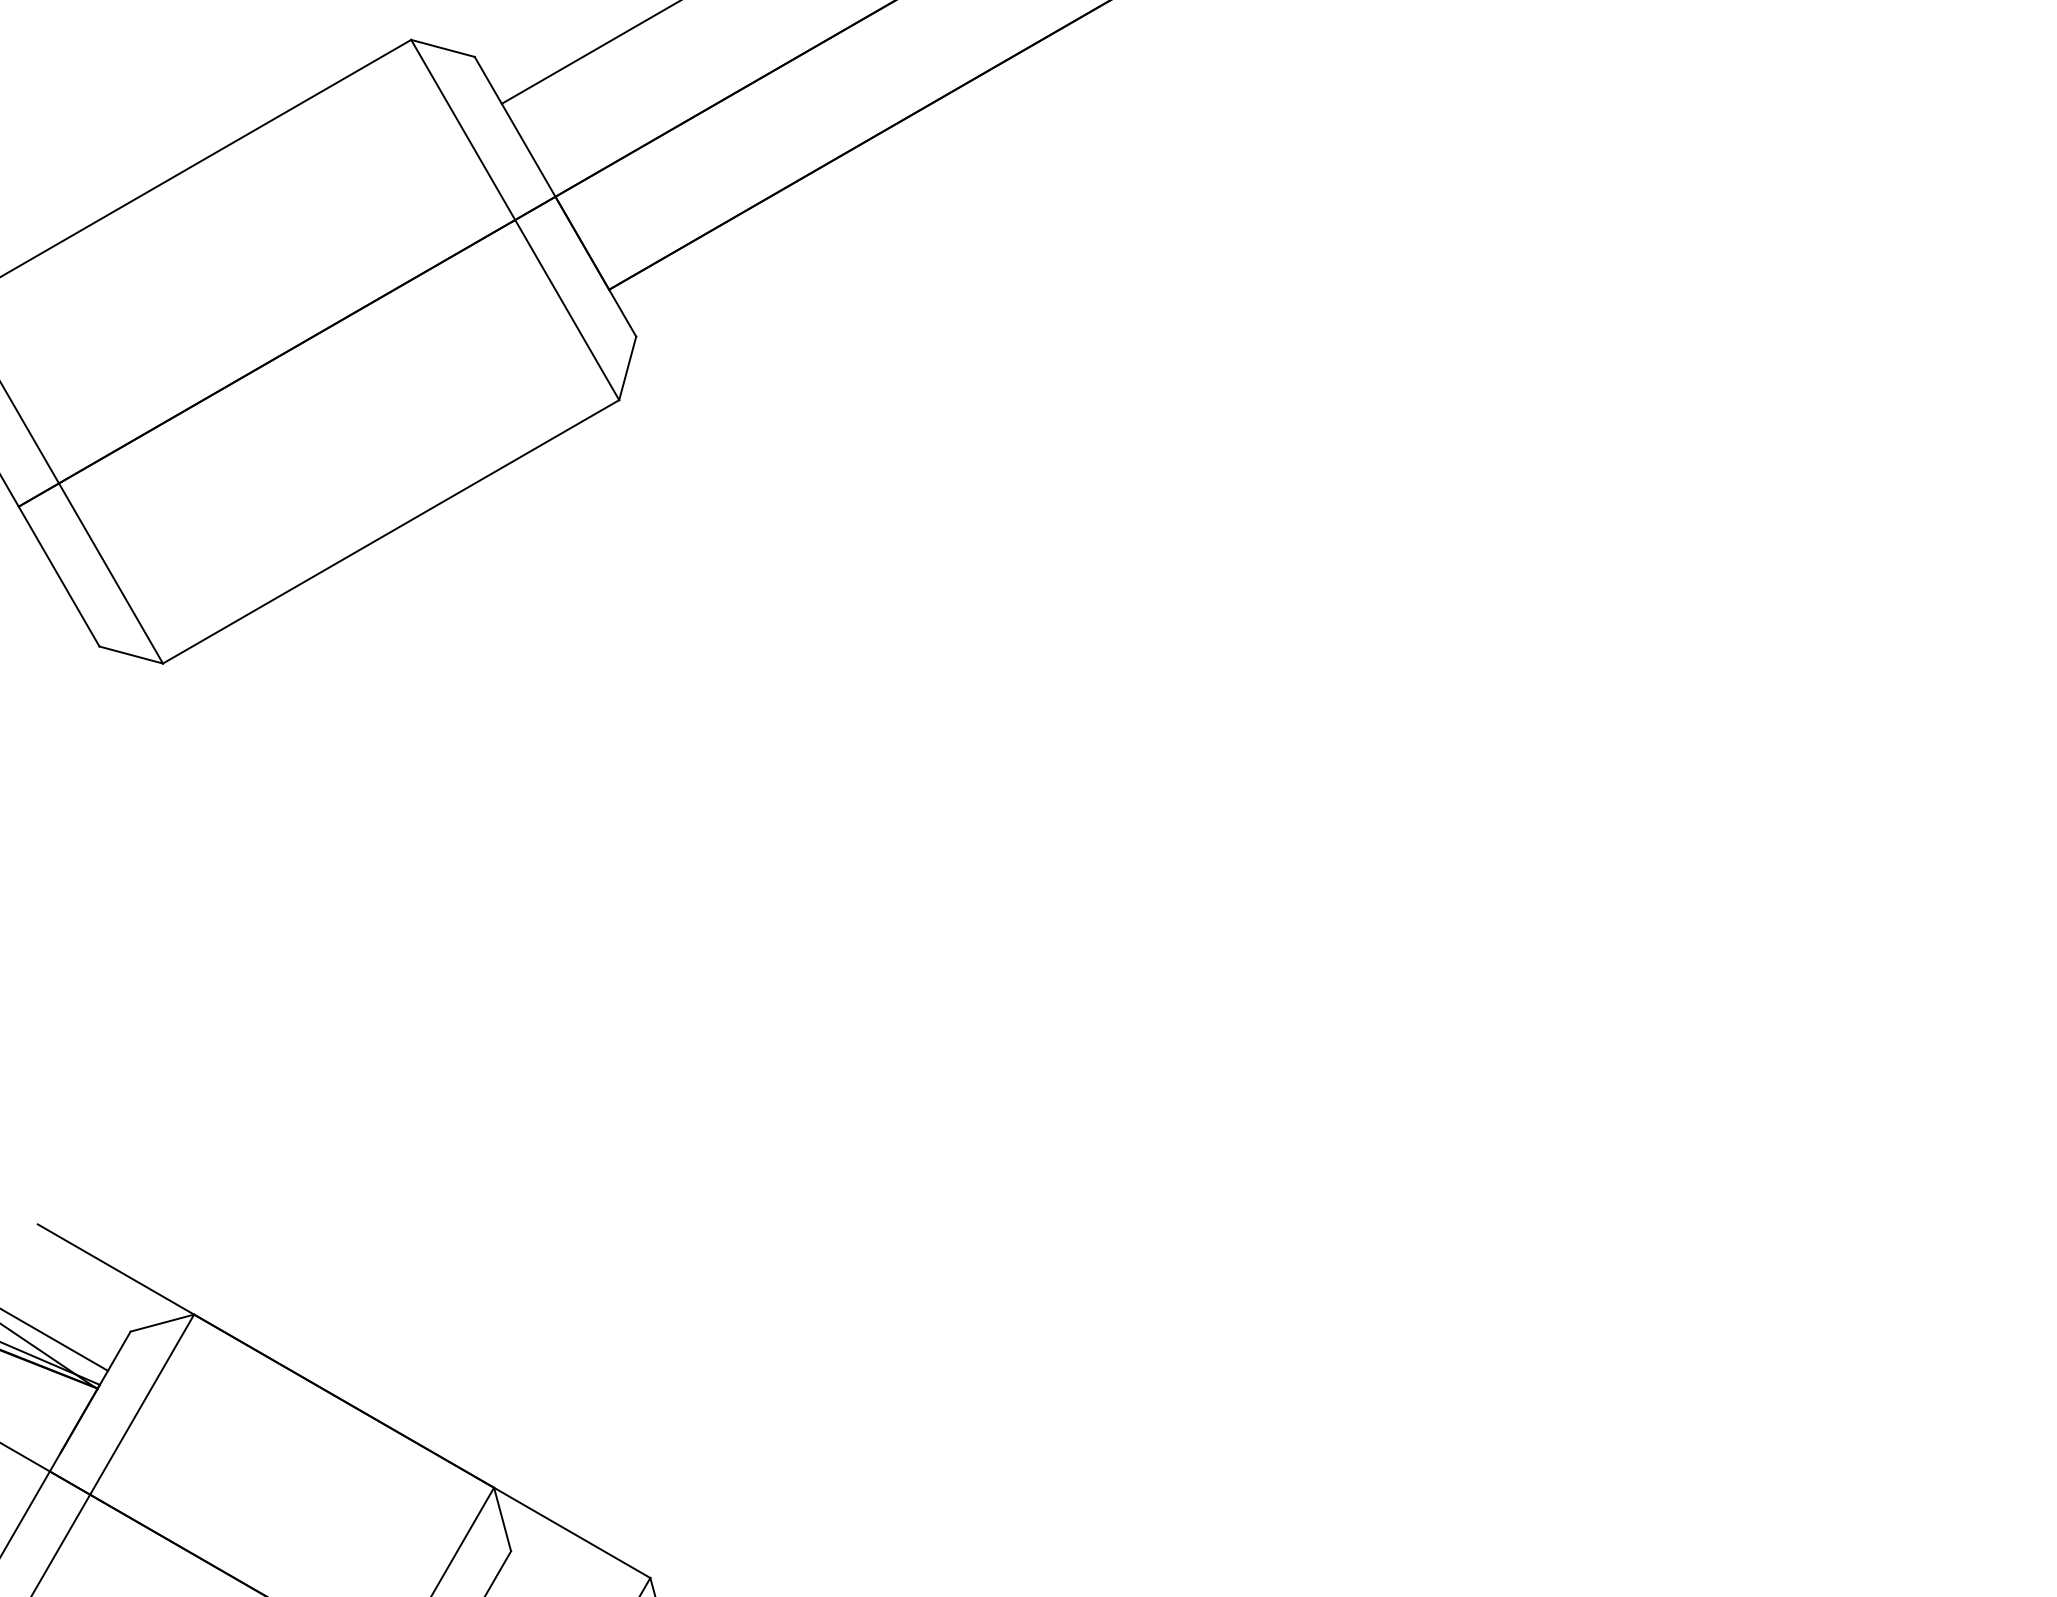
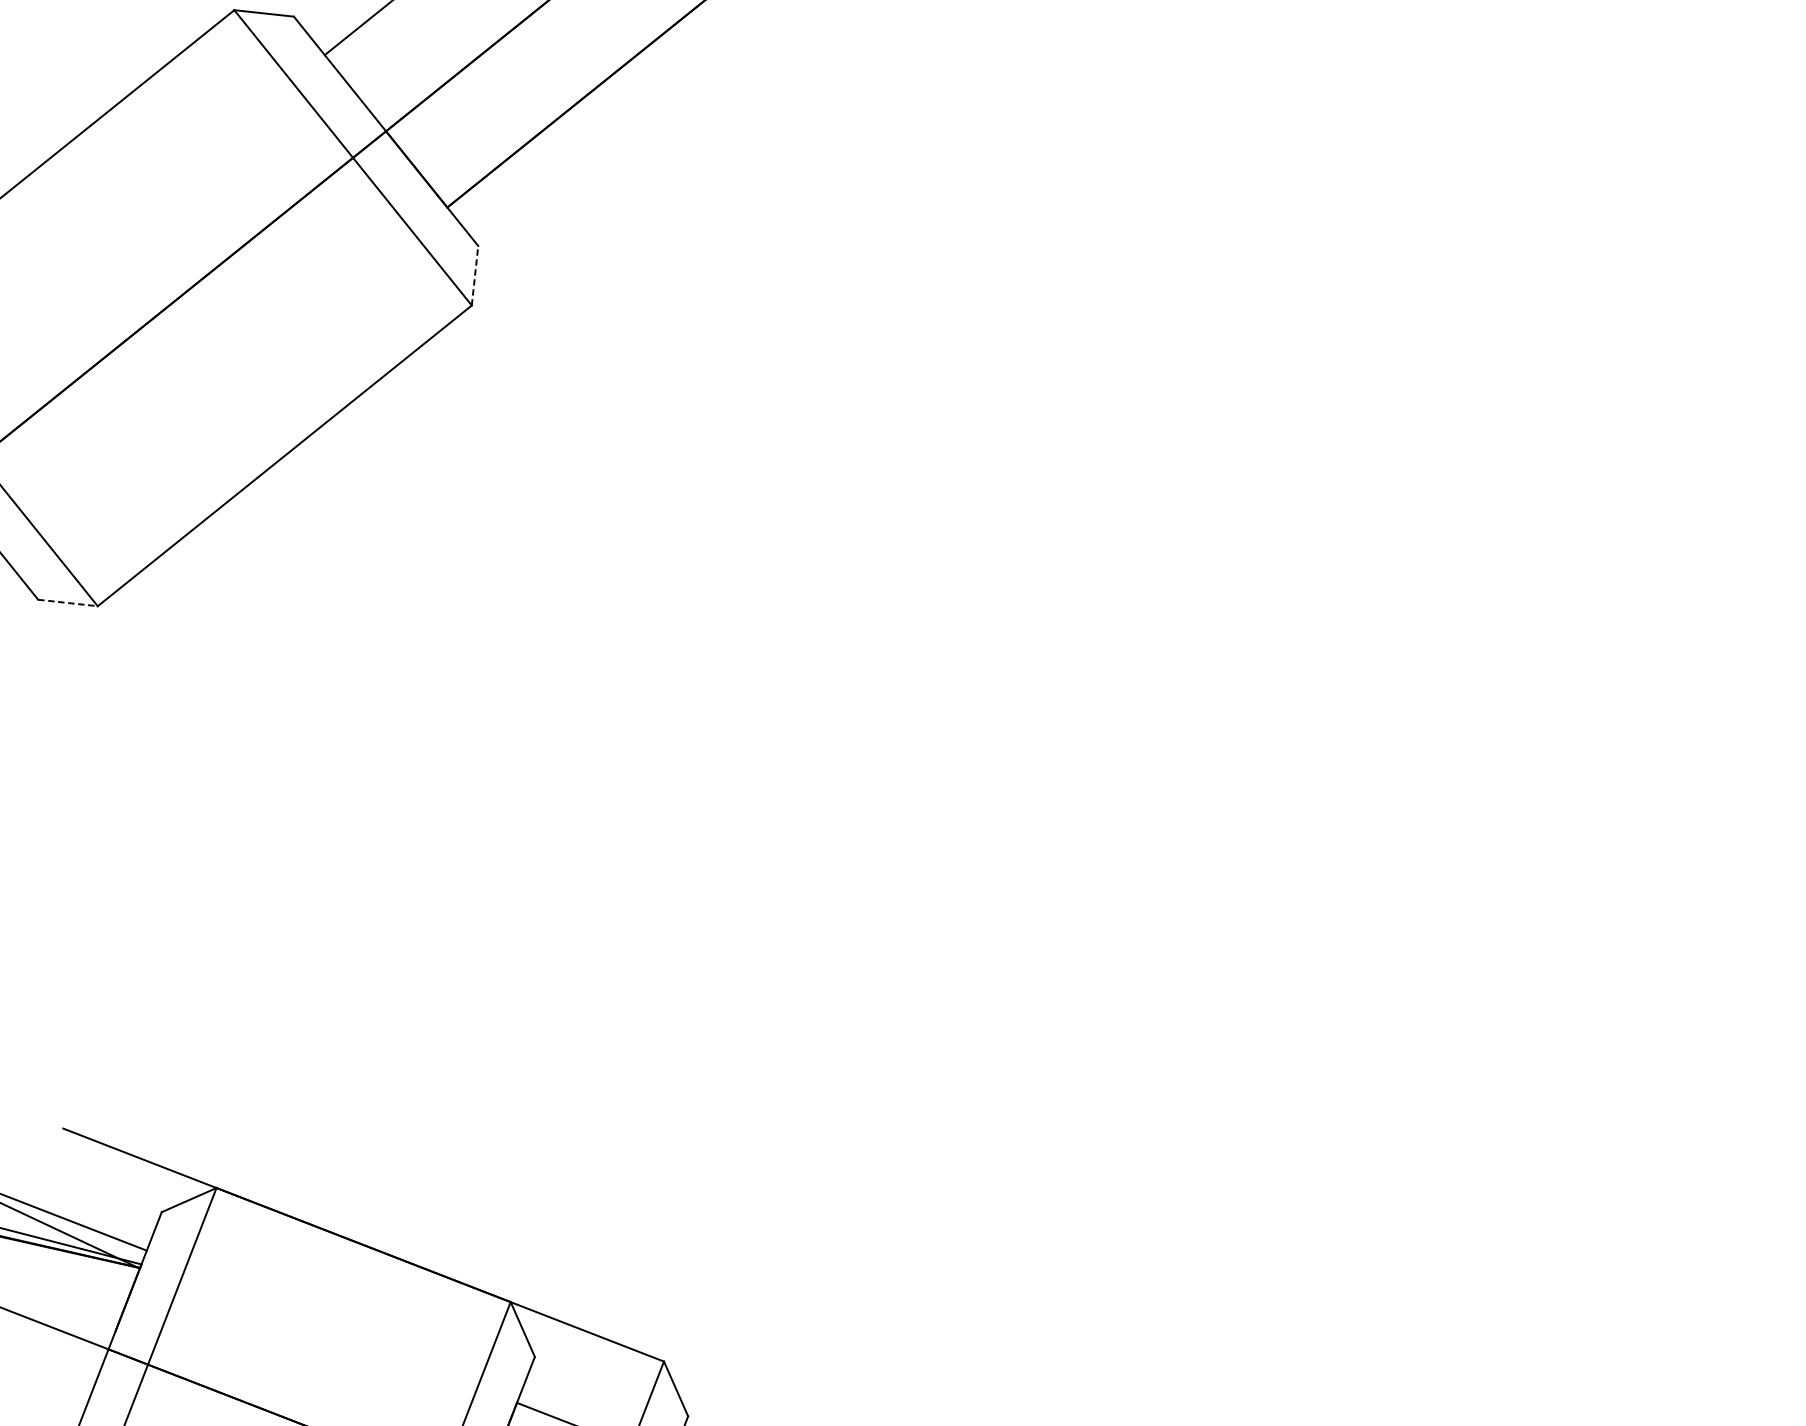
line: (627, 368) -> (474, 275), solid -> dashed
line: (131, 655) -> (68, 603), solid -> dashed

